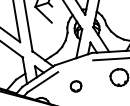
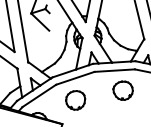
line: (75, 65) -> (75, 77), added
part: (75, 86) -> (75, 100), size x1.67

